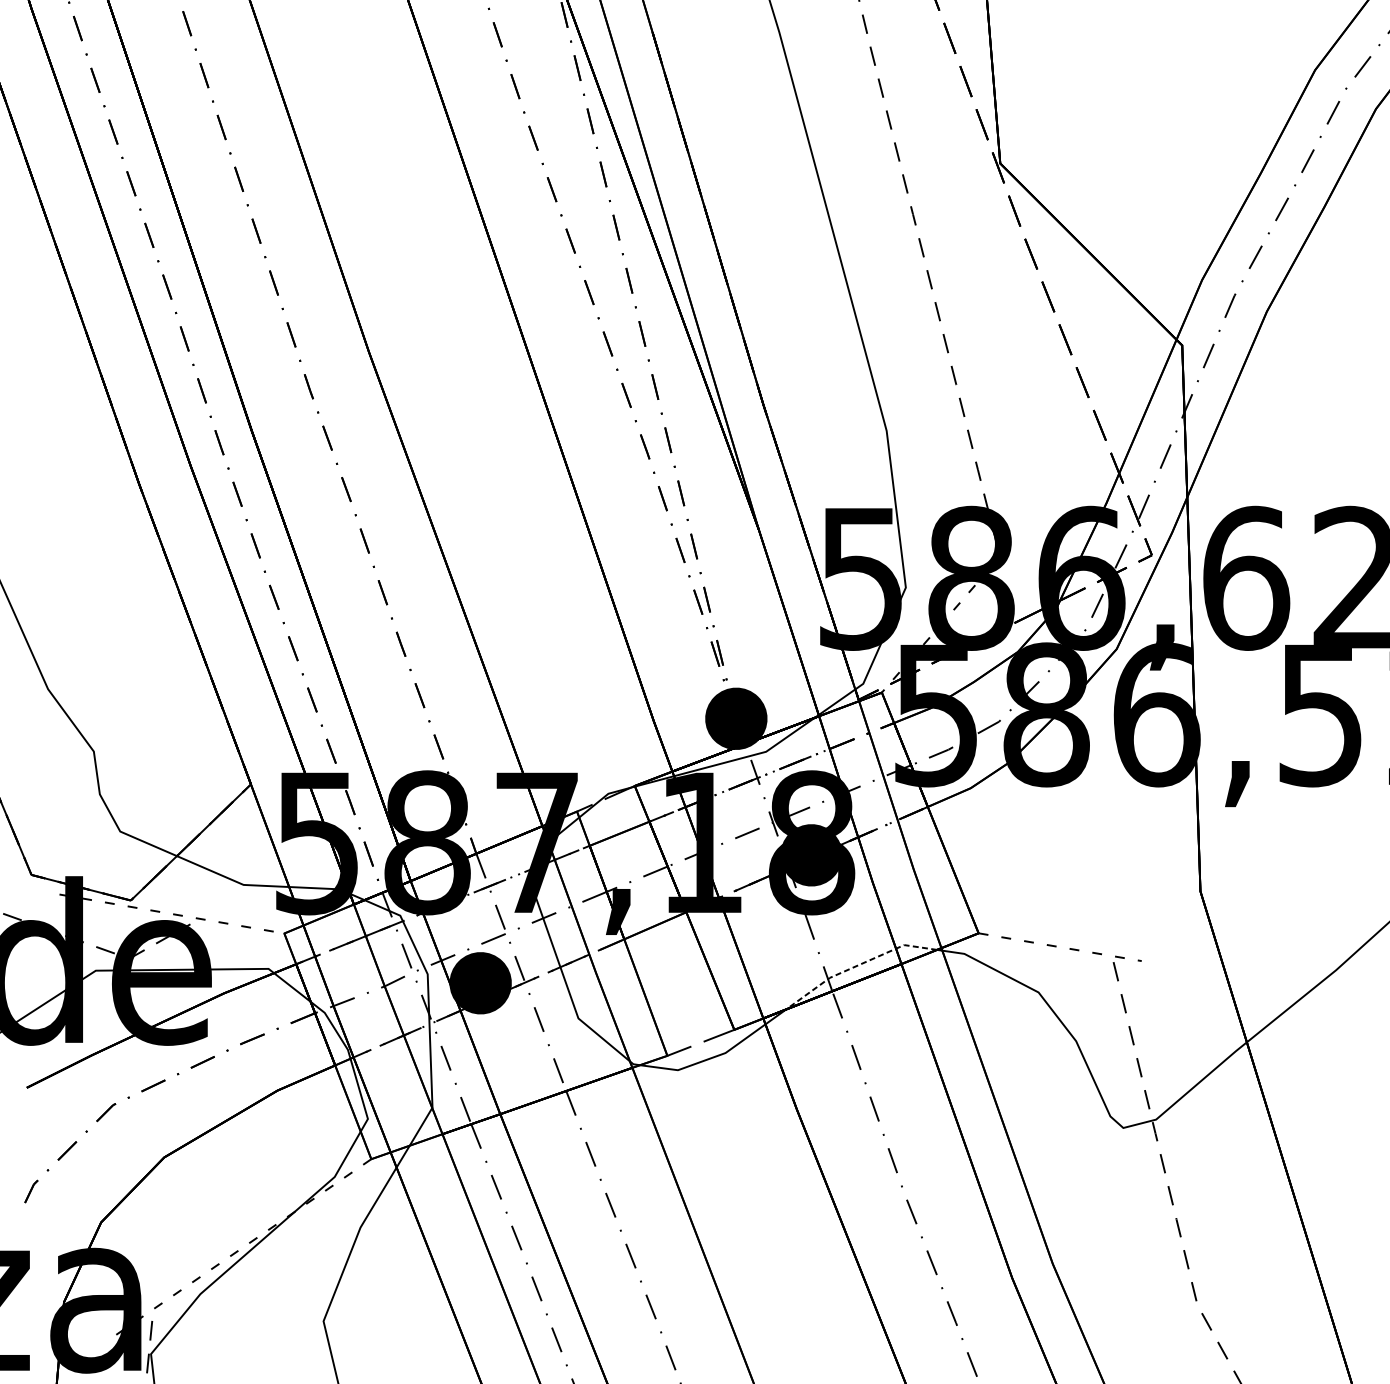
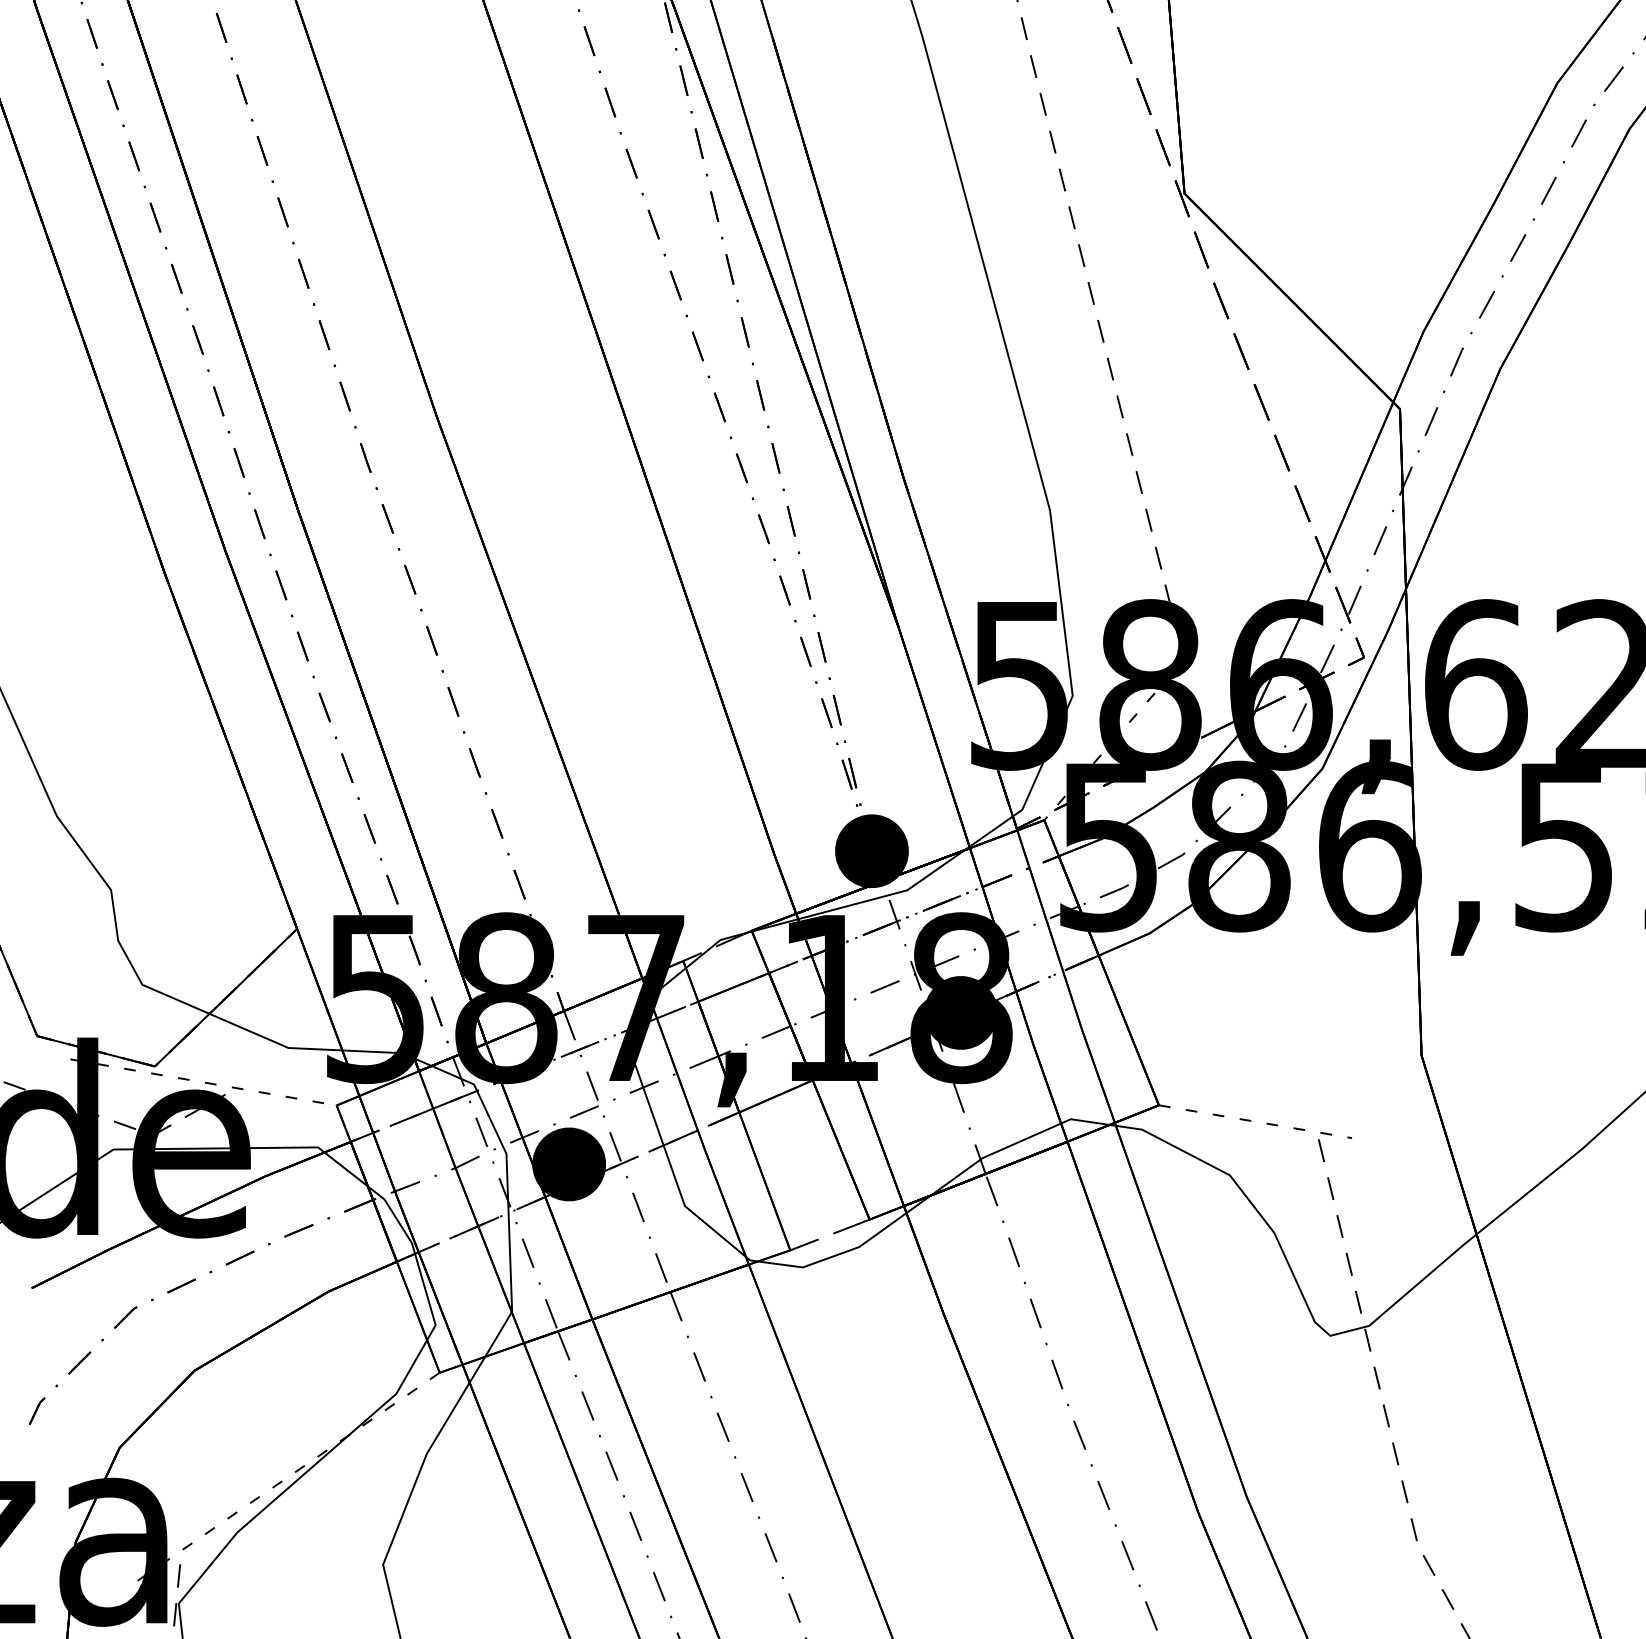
line: (857, 965) -> (1015, 1143), dashed -> solid

